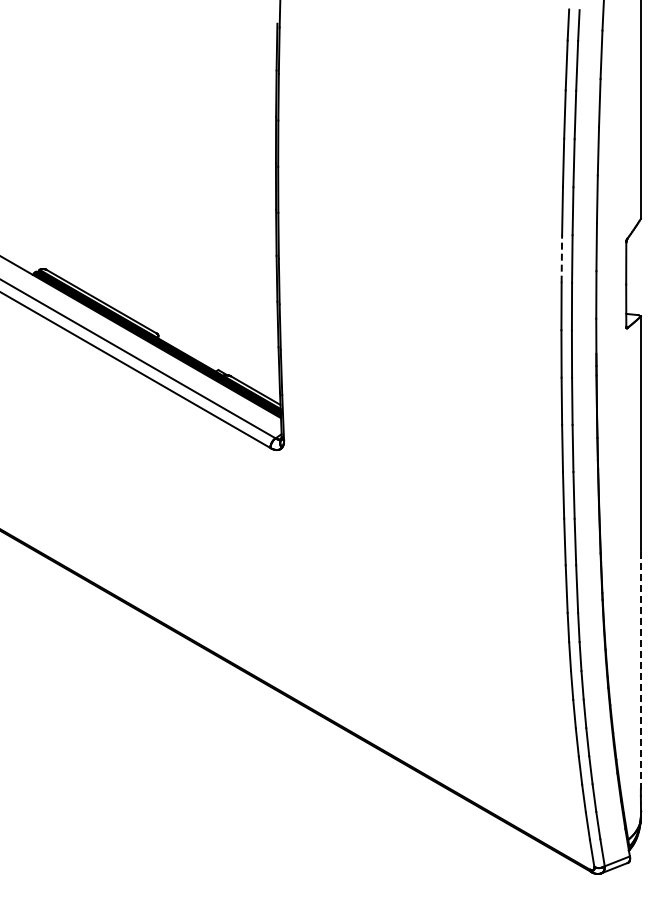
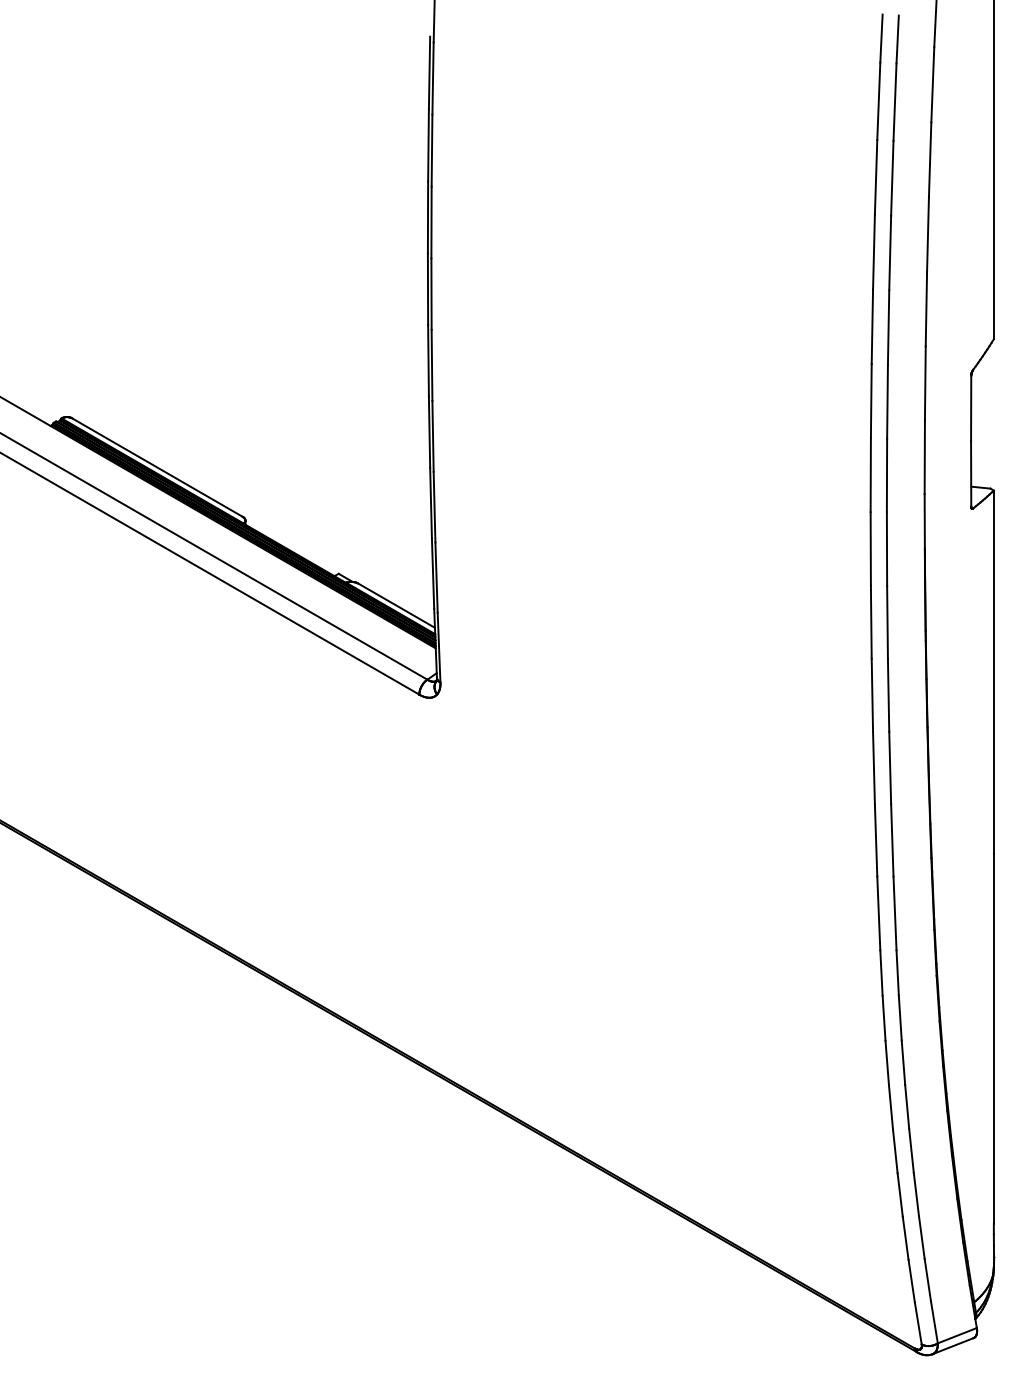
line: (561, 258) -> (870, 400), dashed -> solid
line: (640, 669) -> (993, 1038), dashed -> solid

